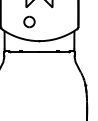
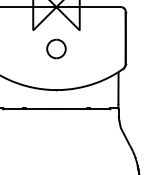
part: (29, 21) -> (56, 48), moved

